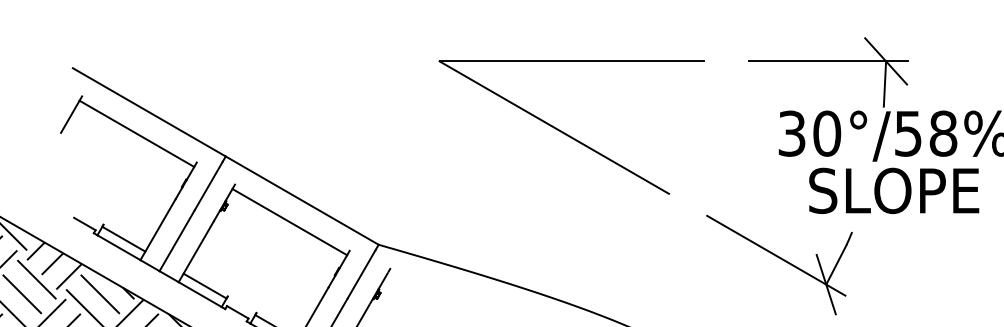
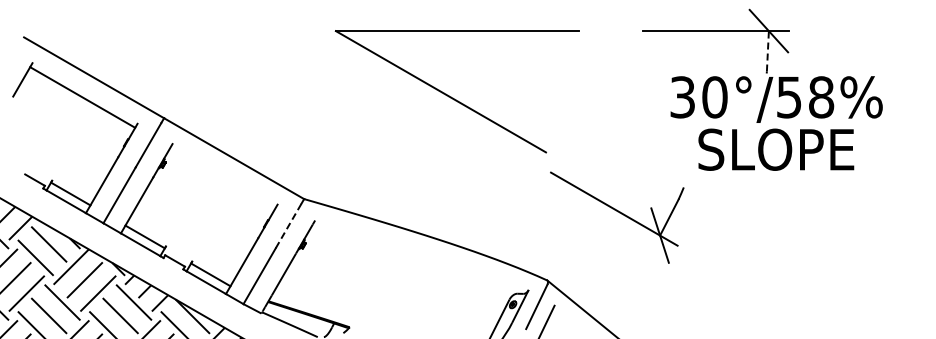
line: (884, 82) -> (767, 50), solid -> dashed
part: (567, 133) -> (453, 97), moved
line: (289, 222) -> (222, 178), removed
part: (779, 264) -> (617, 217), moved
line: (361, 274) -> (288, 226), solid -> dashed

